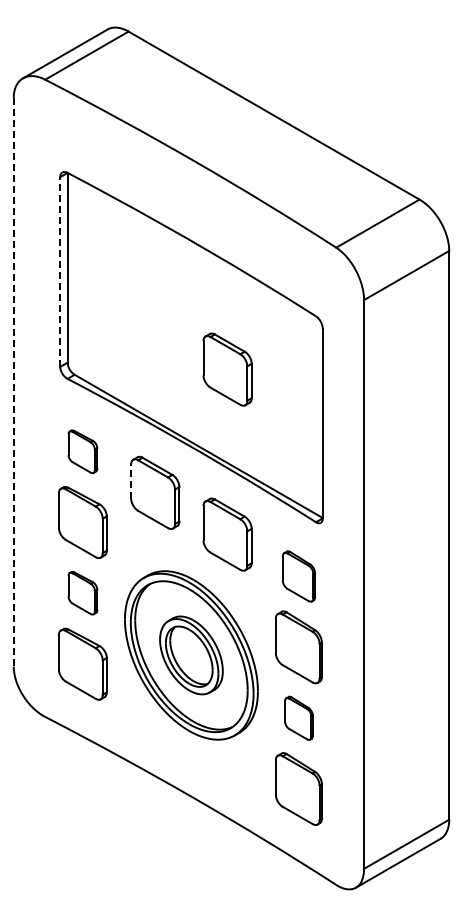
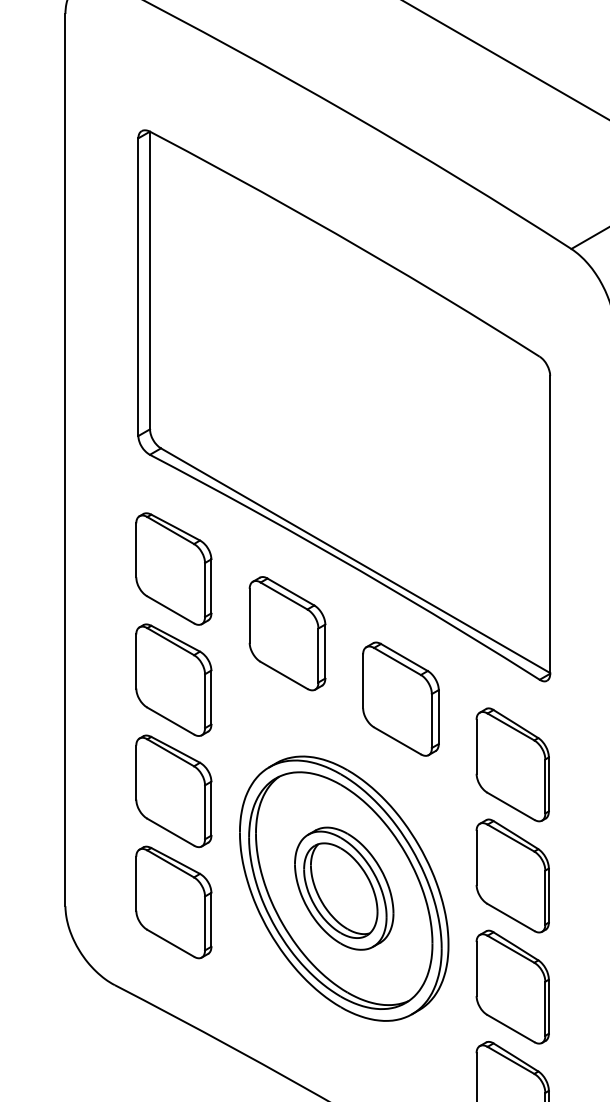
line: (60, 272) -> (138, 287), dashed -> solid
part: (227, 369) -> (400, 440), removed
line: (13, 382) -> (65, 460), dashed -> solid
part: (82, 451) -> (173, 568), size x1.67
line: (131, 481) -> (250, 615), dashed -> solid
part: (298, 576) -> (512, 764), size x1.43
part: (82, 592) -> (173, 789), size x1.67
part: (298, 718) -> (512, 987), size x1.67

